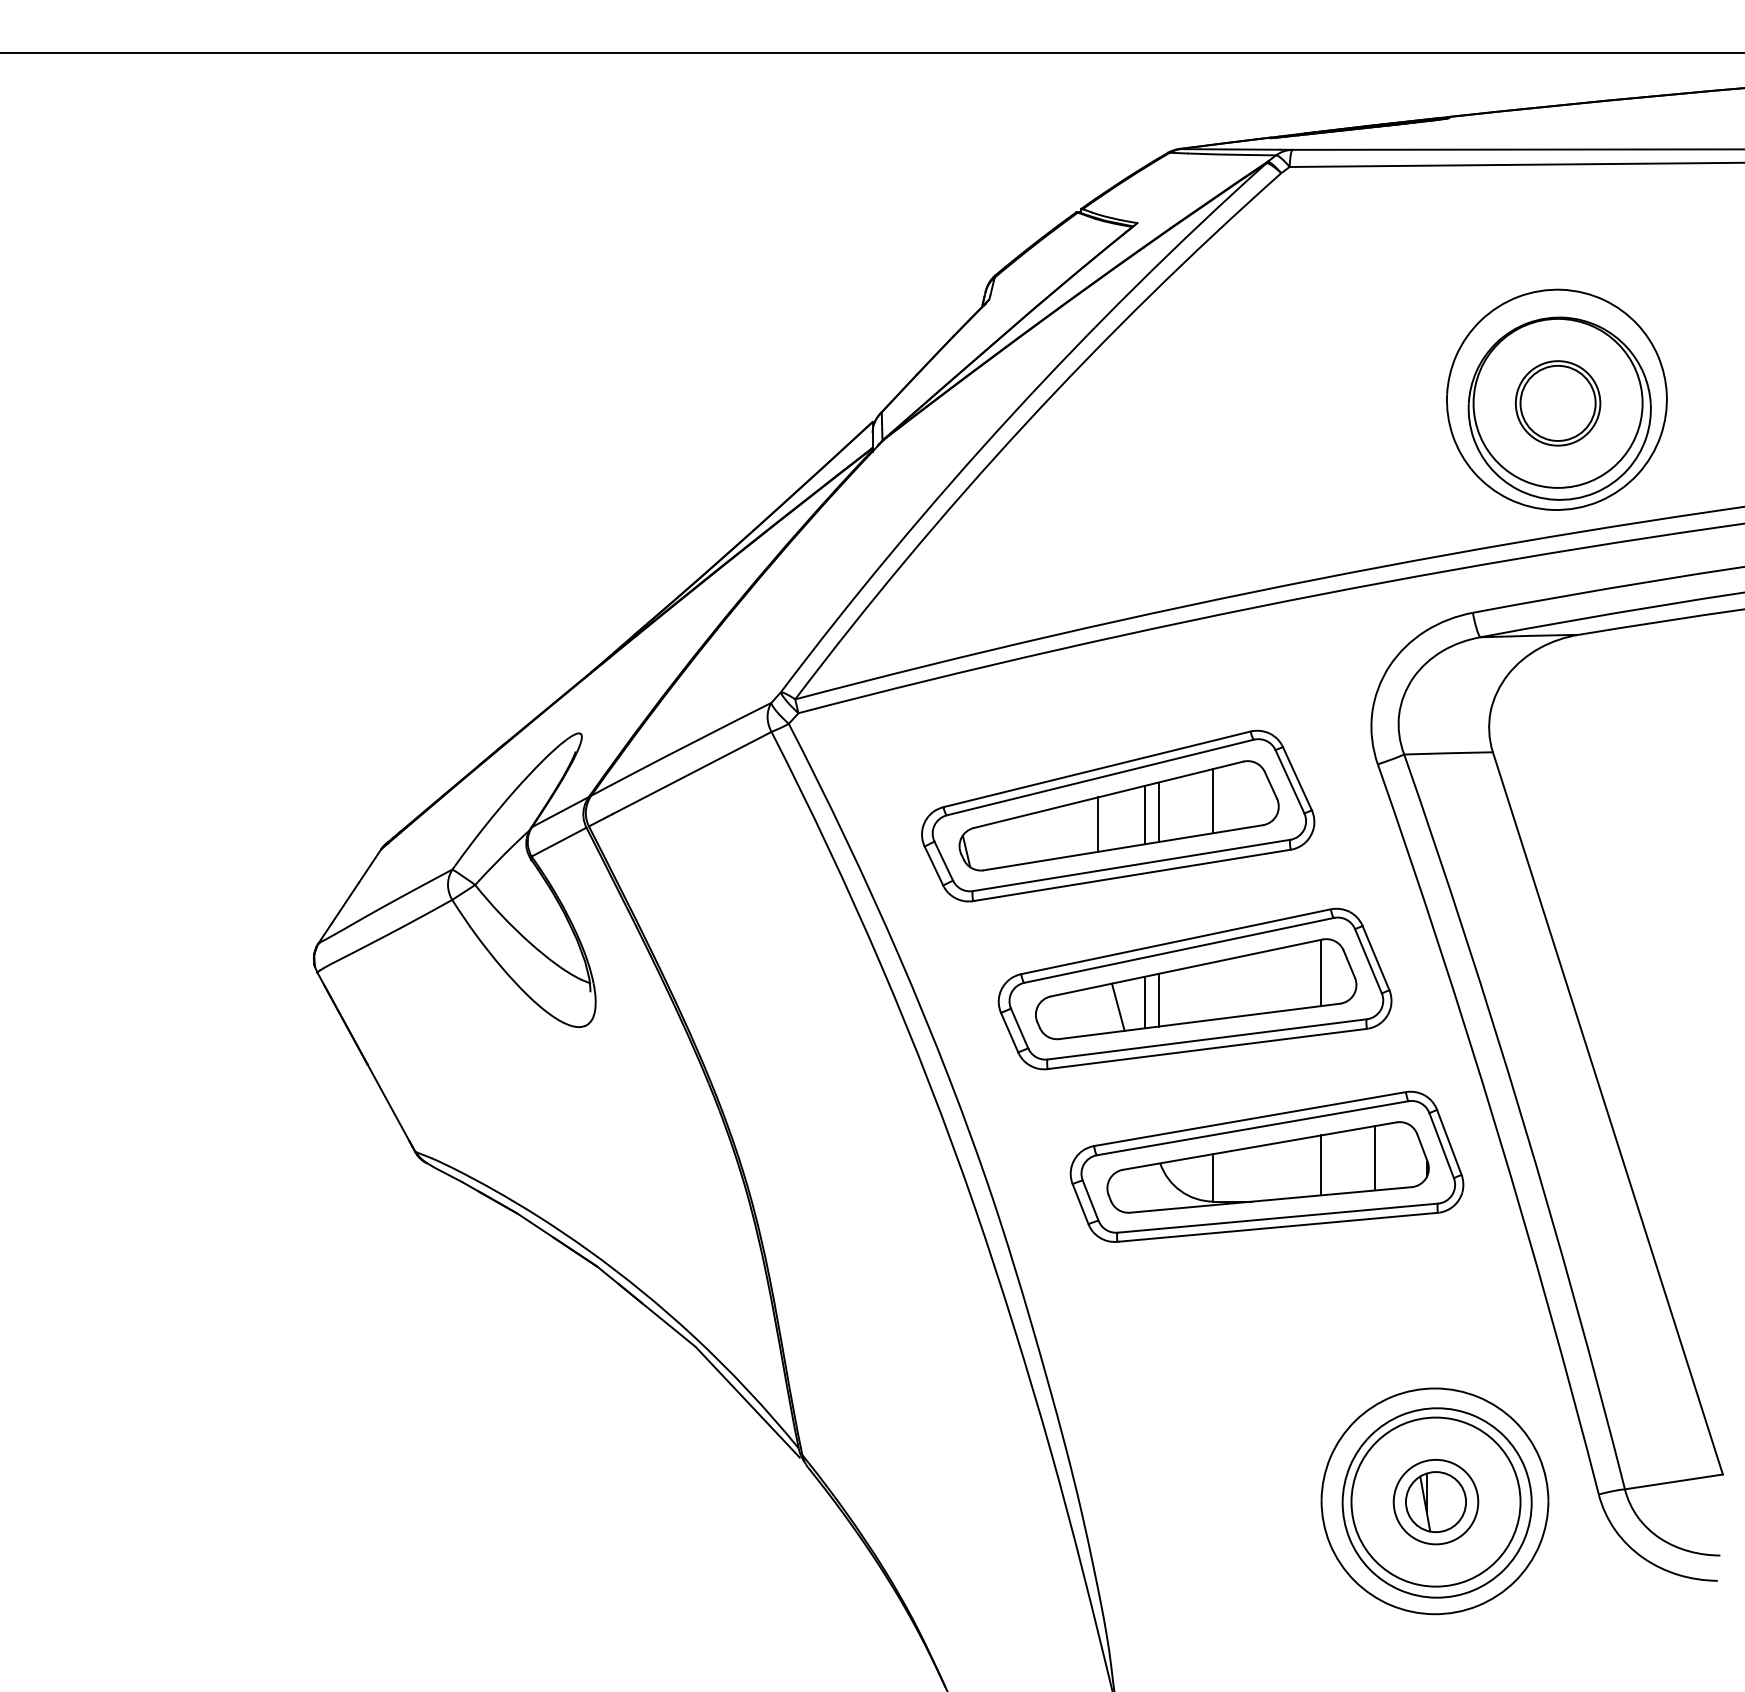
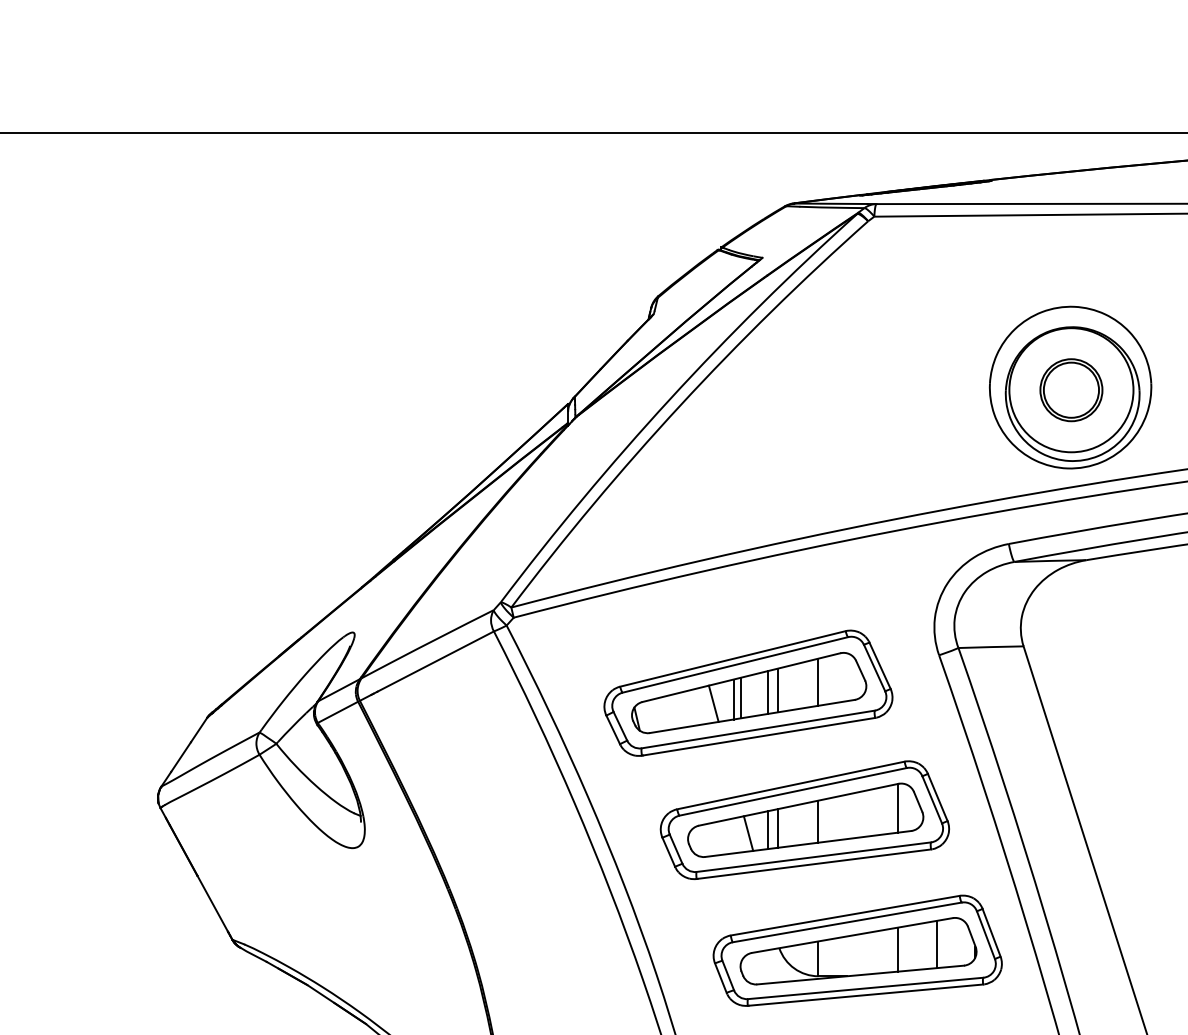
line: (1107, 822) -> (740, 697), added
line: (1070, 830) -> (713, 703), added
line: (1212, 990) -> (817, 821), added

